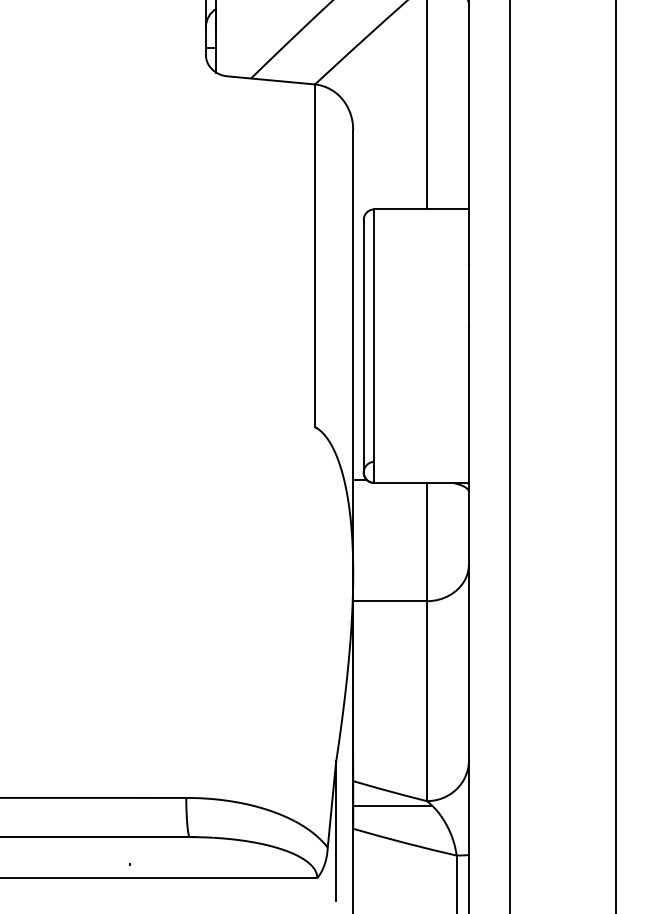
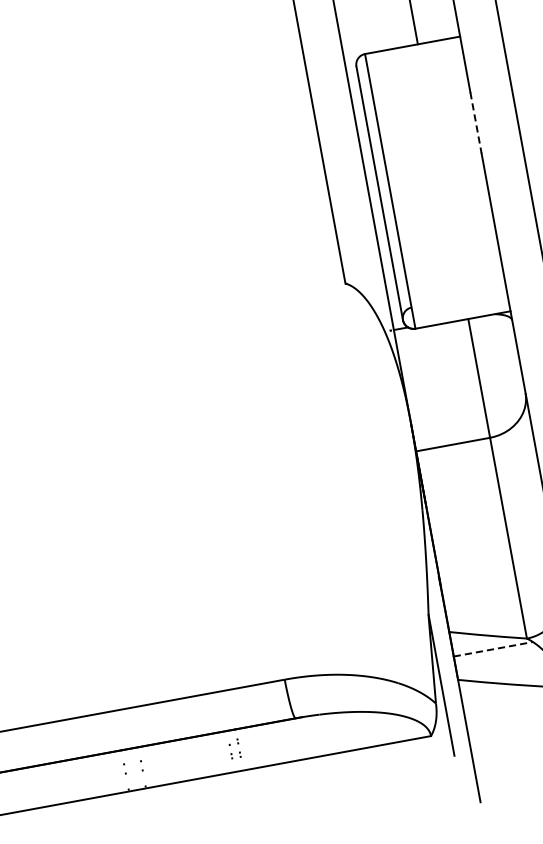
line: (468, 295) -> (475, 123), solid -> dashed
line: (393, 805) -> (494, 649), solid -> dashed

